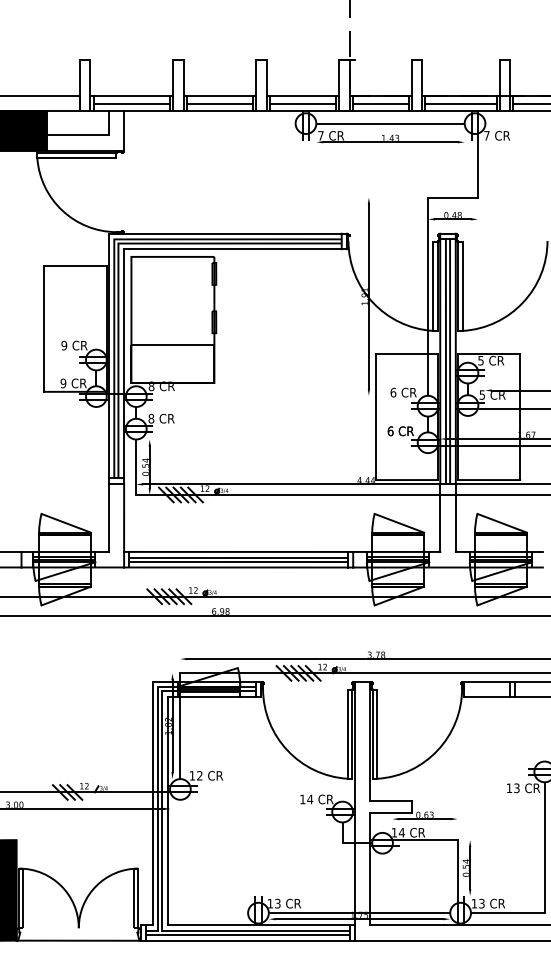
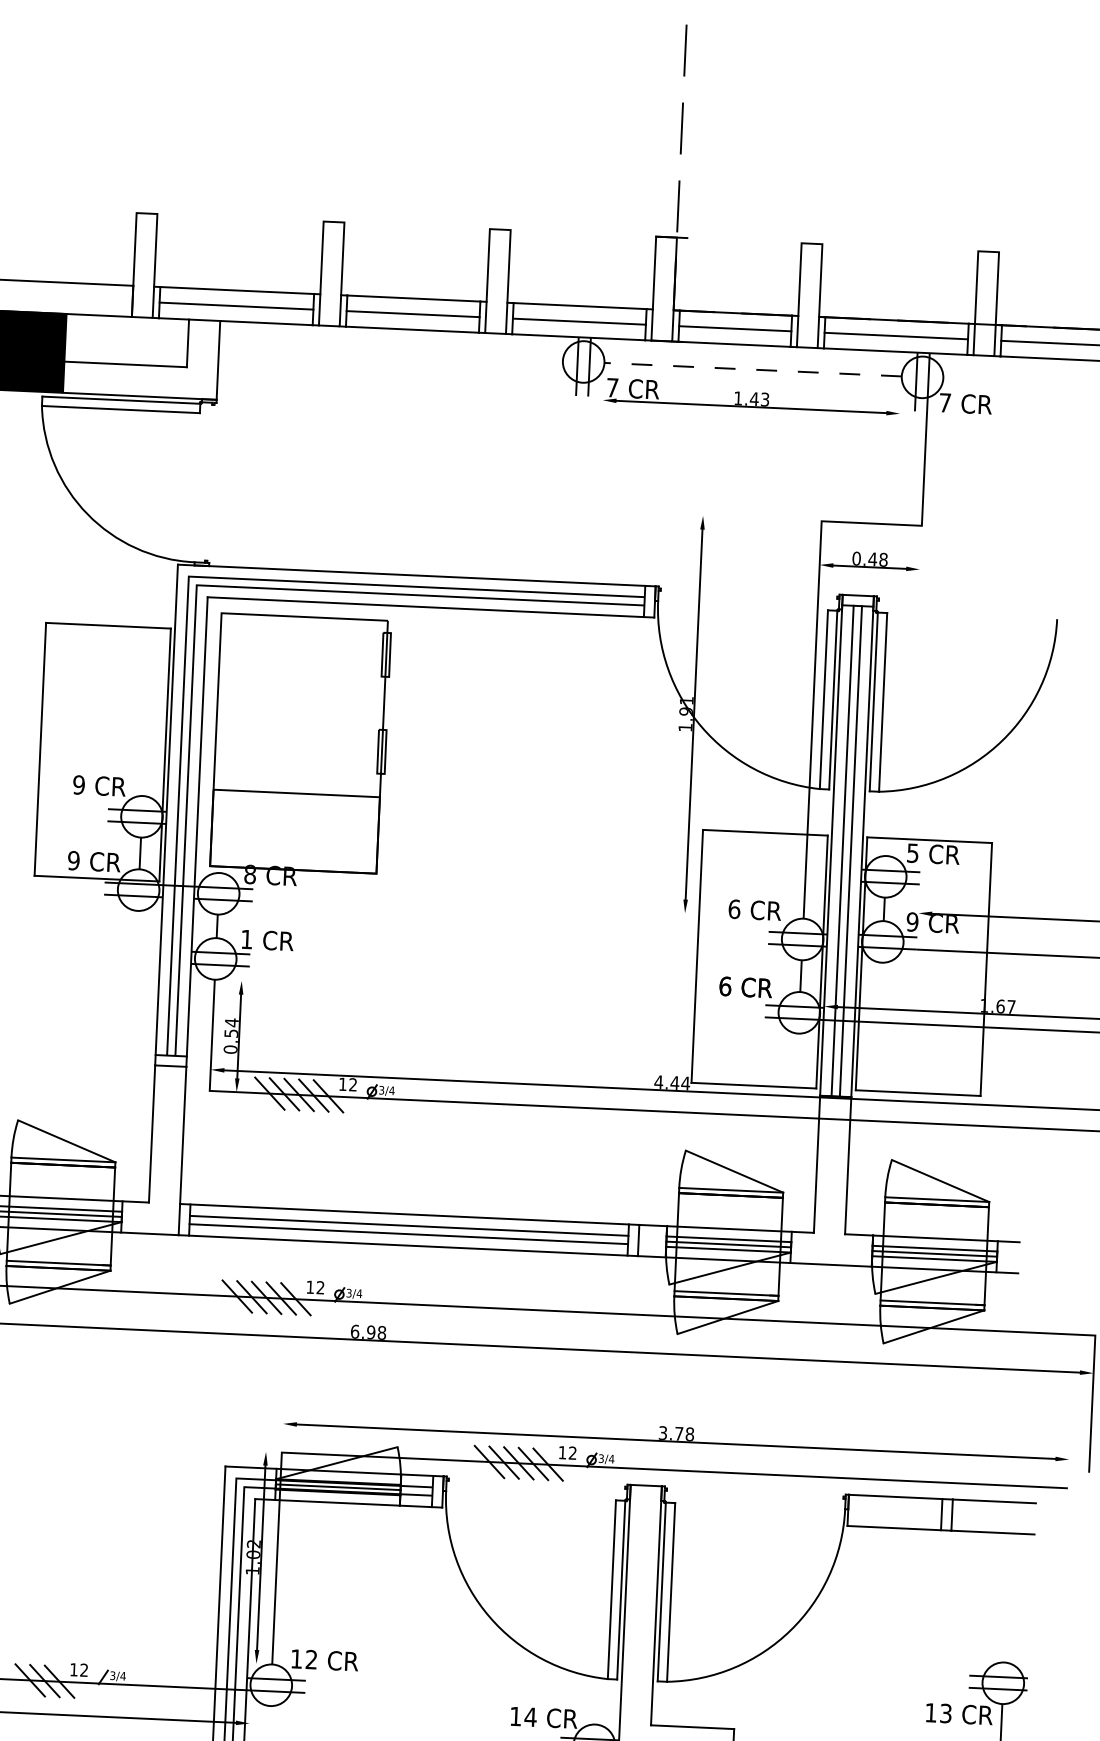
line: (390, 123) -> (753, 369), solid -> dashed
text: (482, 394) -> (912, 921), 5 -> 9
text: (151, 418) -> (247, 939), 8 -> 1

